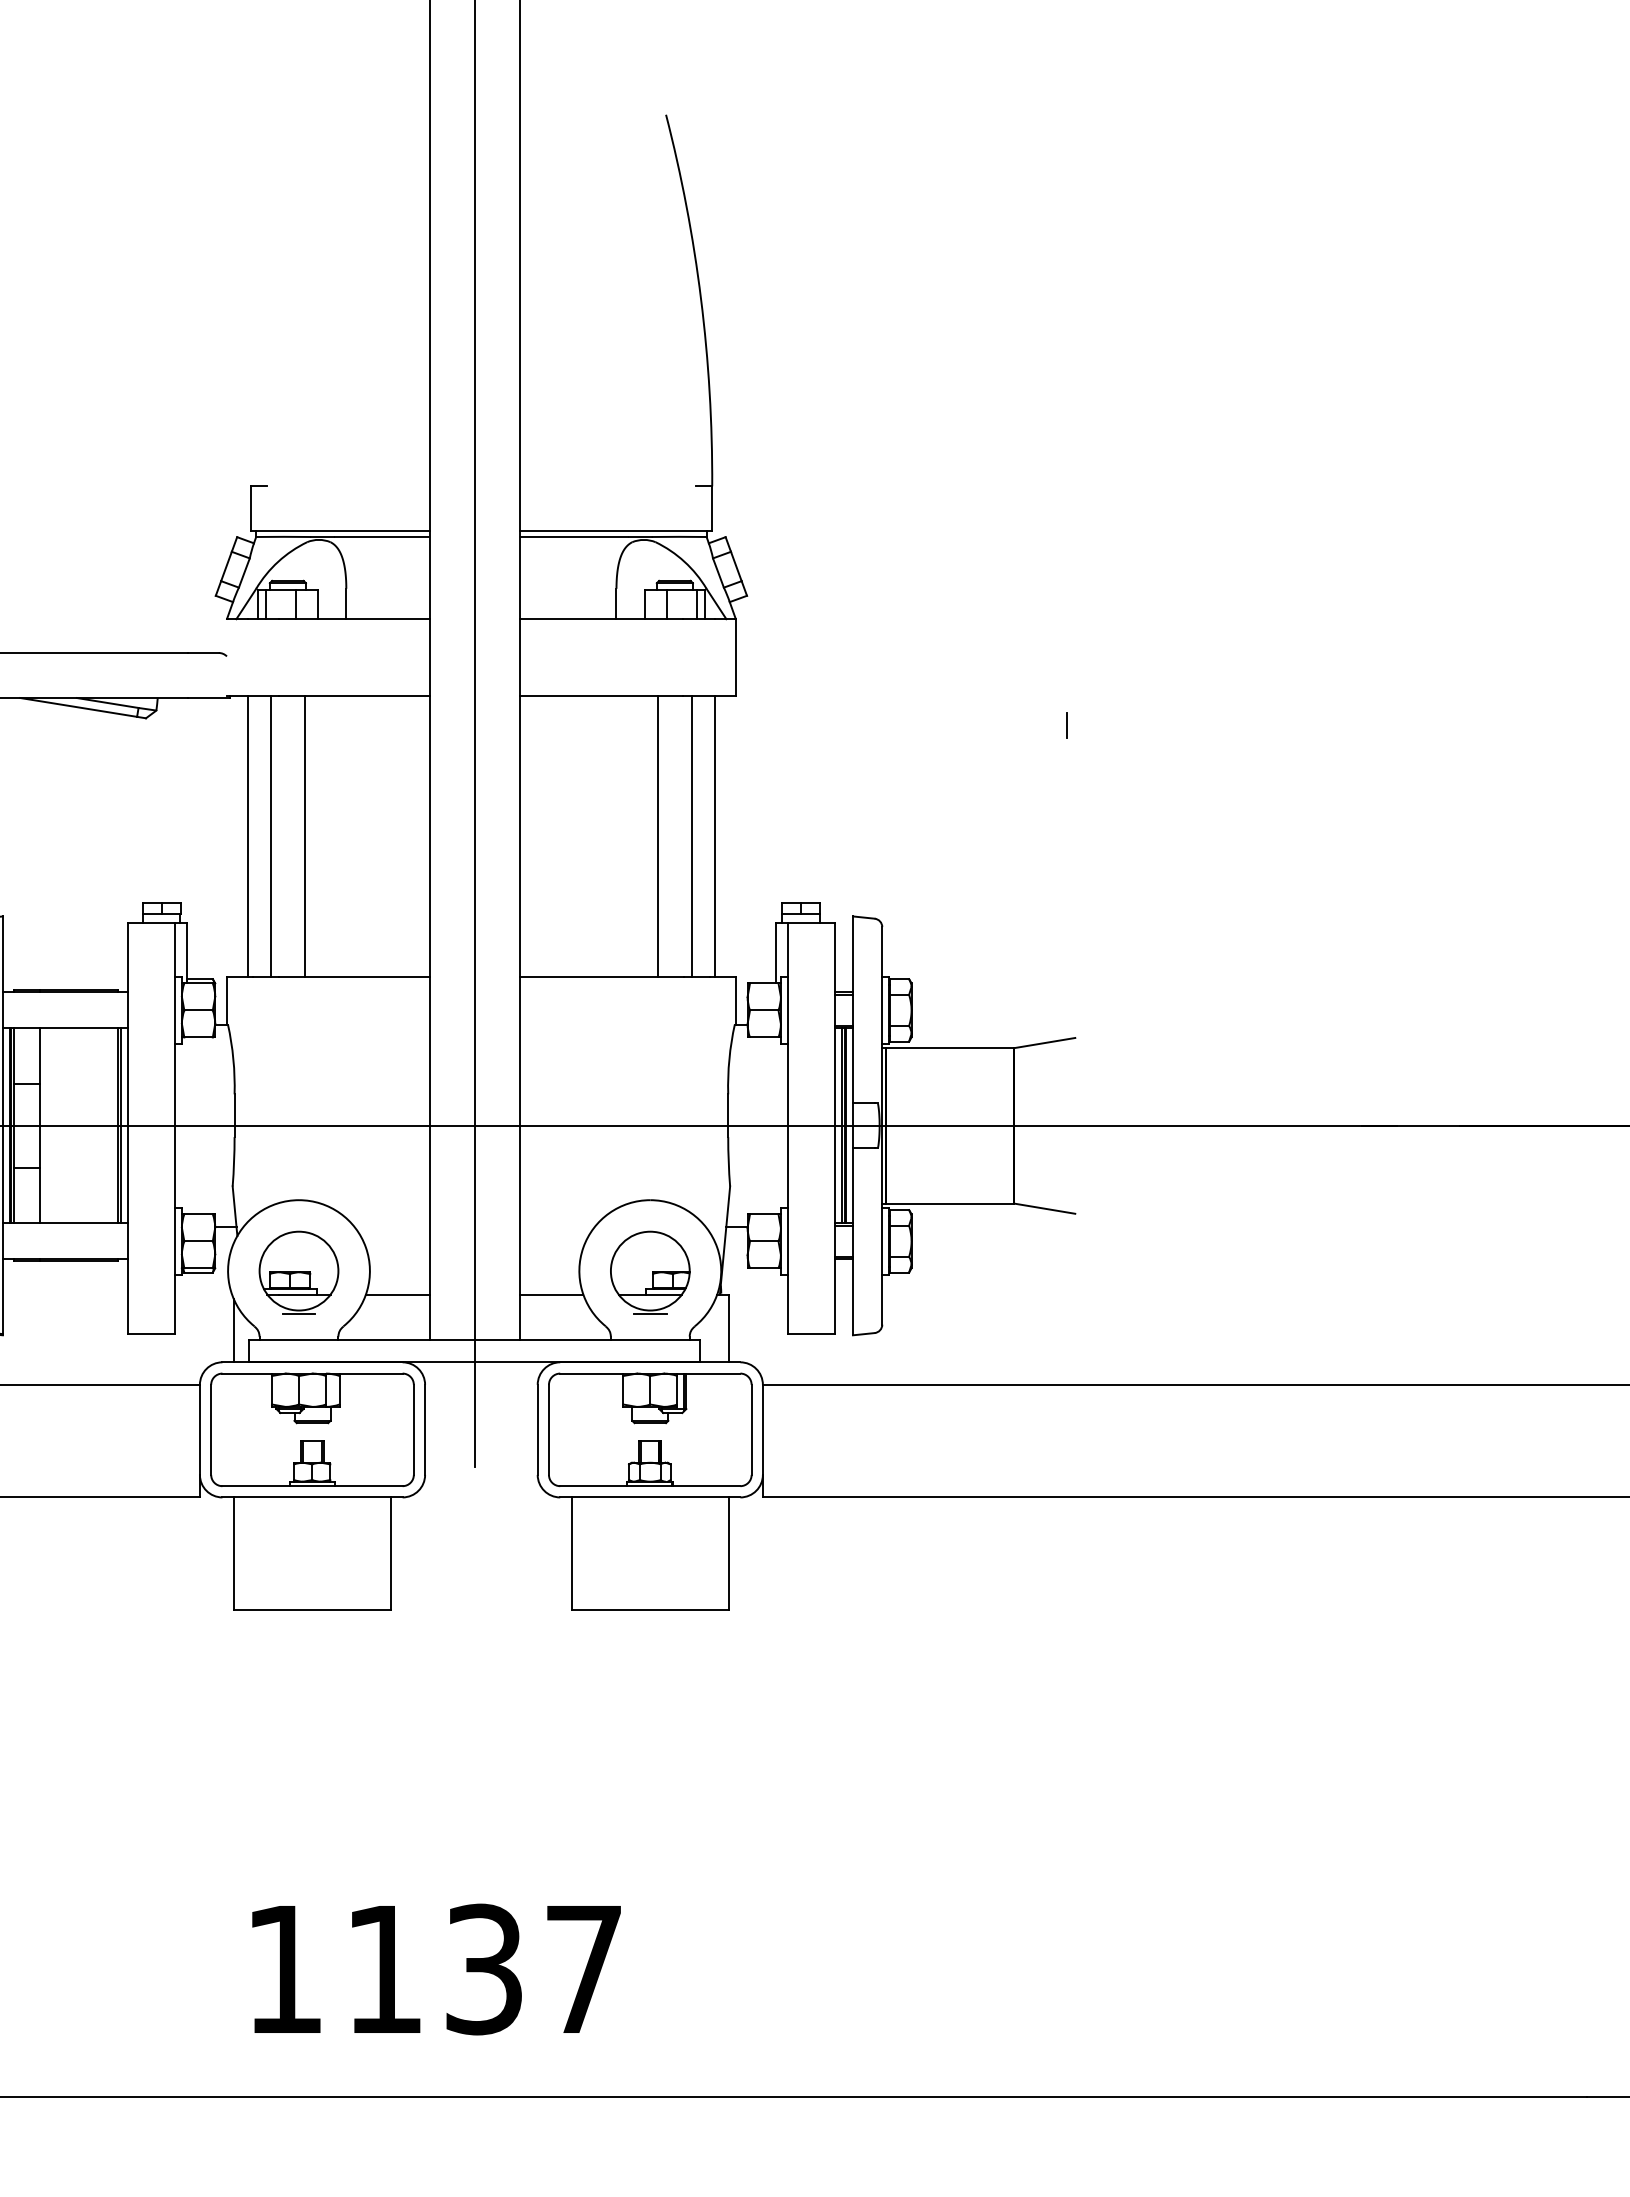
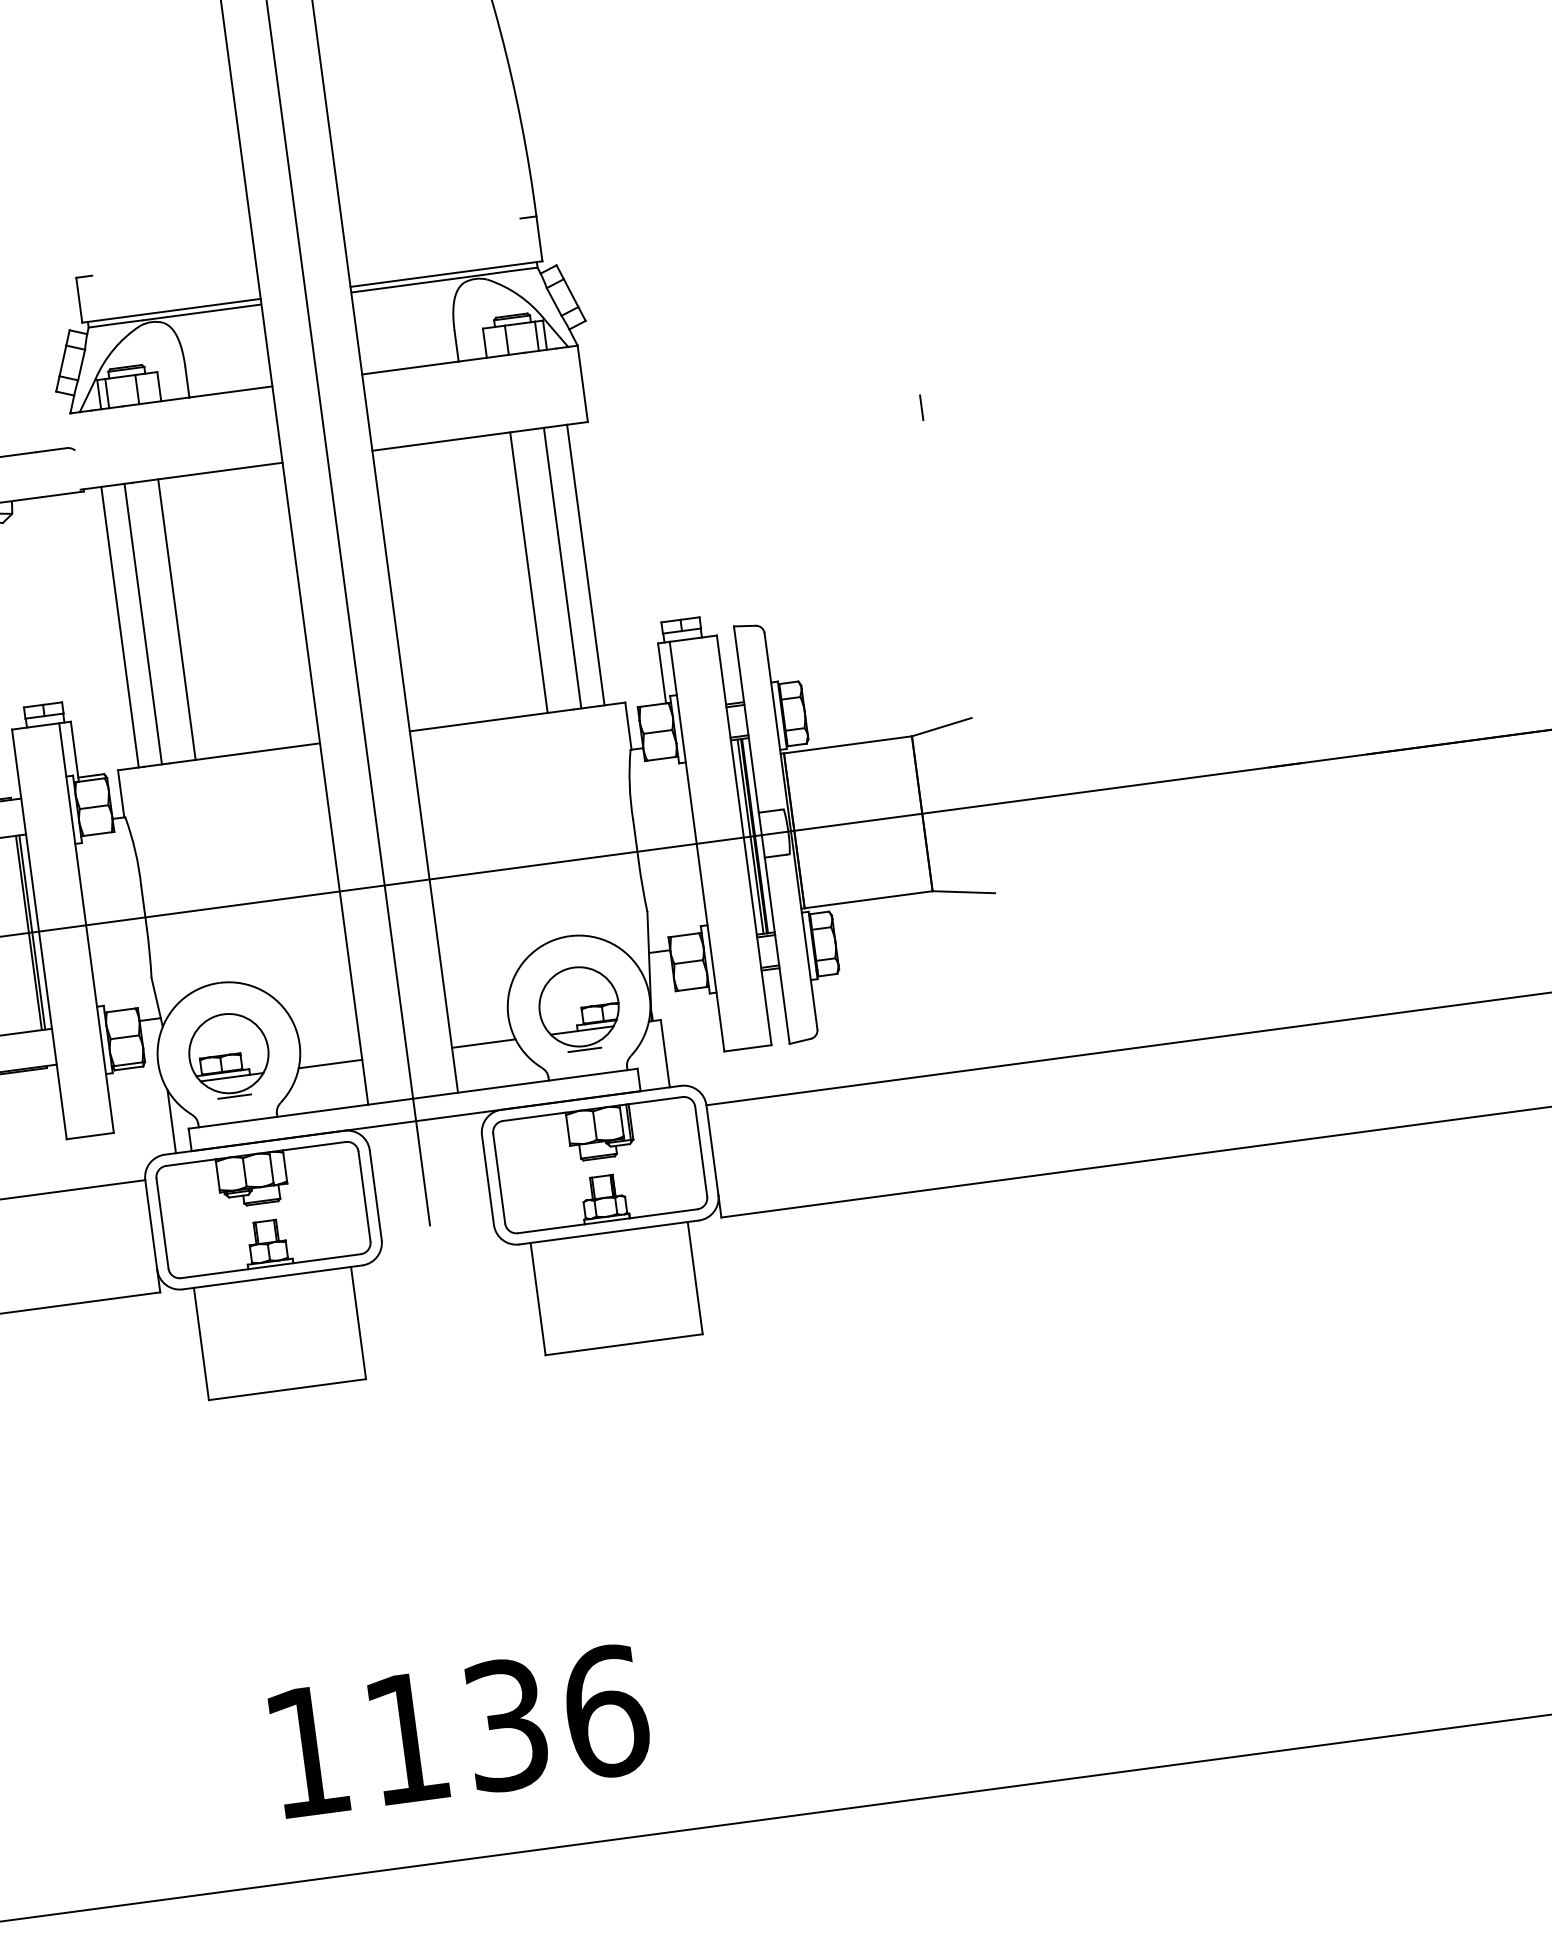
text: (584, 1969) -> (606, 1711), 1137 -> 1136

